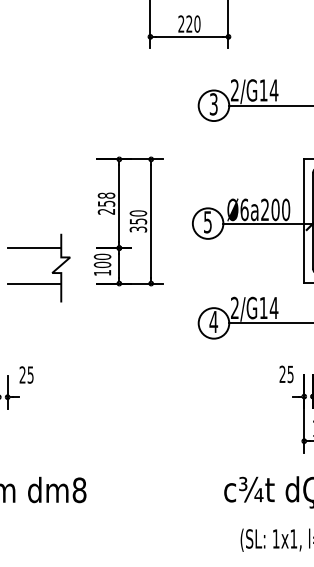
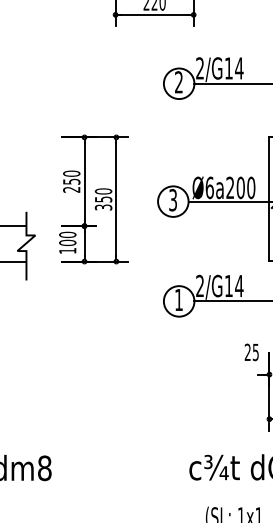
text: (213, 104) -> (178, 82), 3 -> 2
text: (106, 195) -> (71, 173), 258 -> 250
text: (207, 221) -> (172, 199), 5 -> 3
text: (213, 321) -> (178, 299), 4 -> 1

